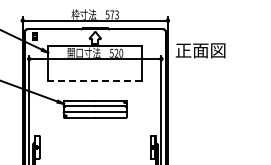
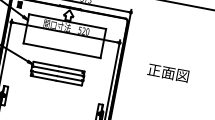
text: (200, 50) -> (168, 72), moved
line: (94, 81) -> (61, 50), dashed -> solid

